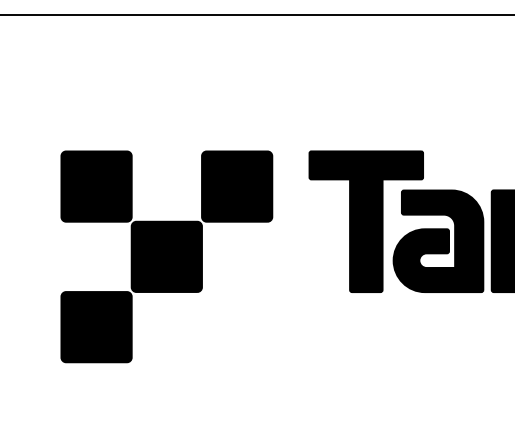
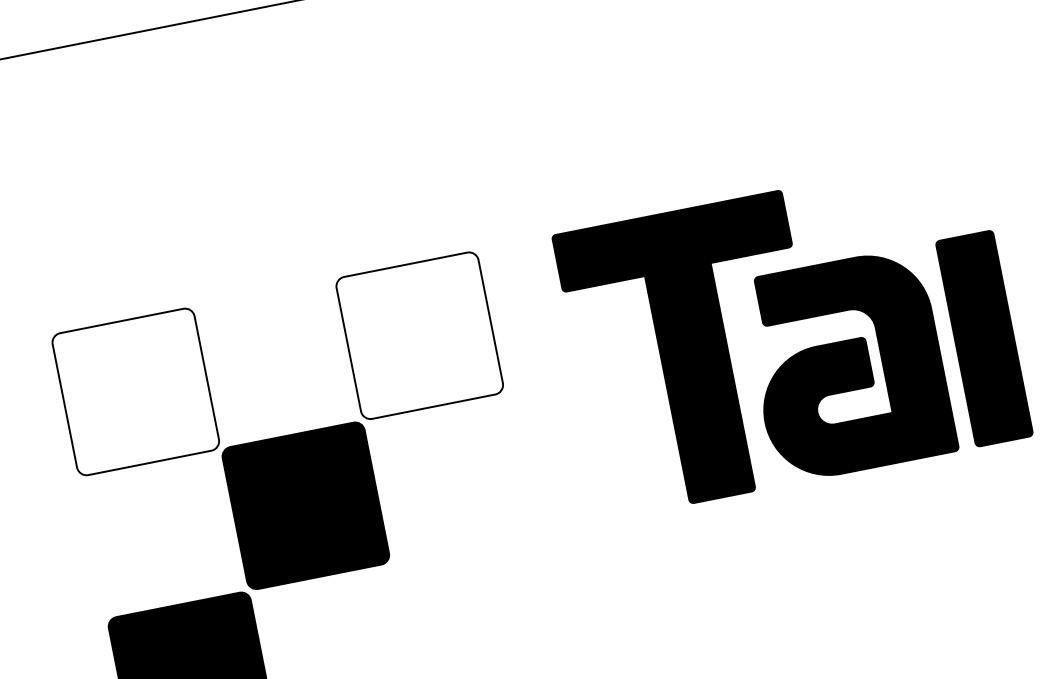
fill: (96, 186) -> (135, 391), removed
fill: (237, 186) -> (420, 335), removed

